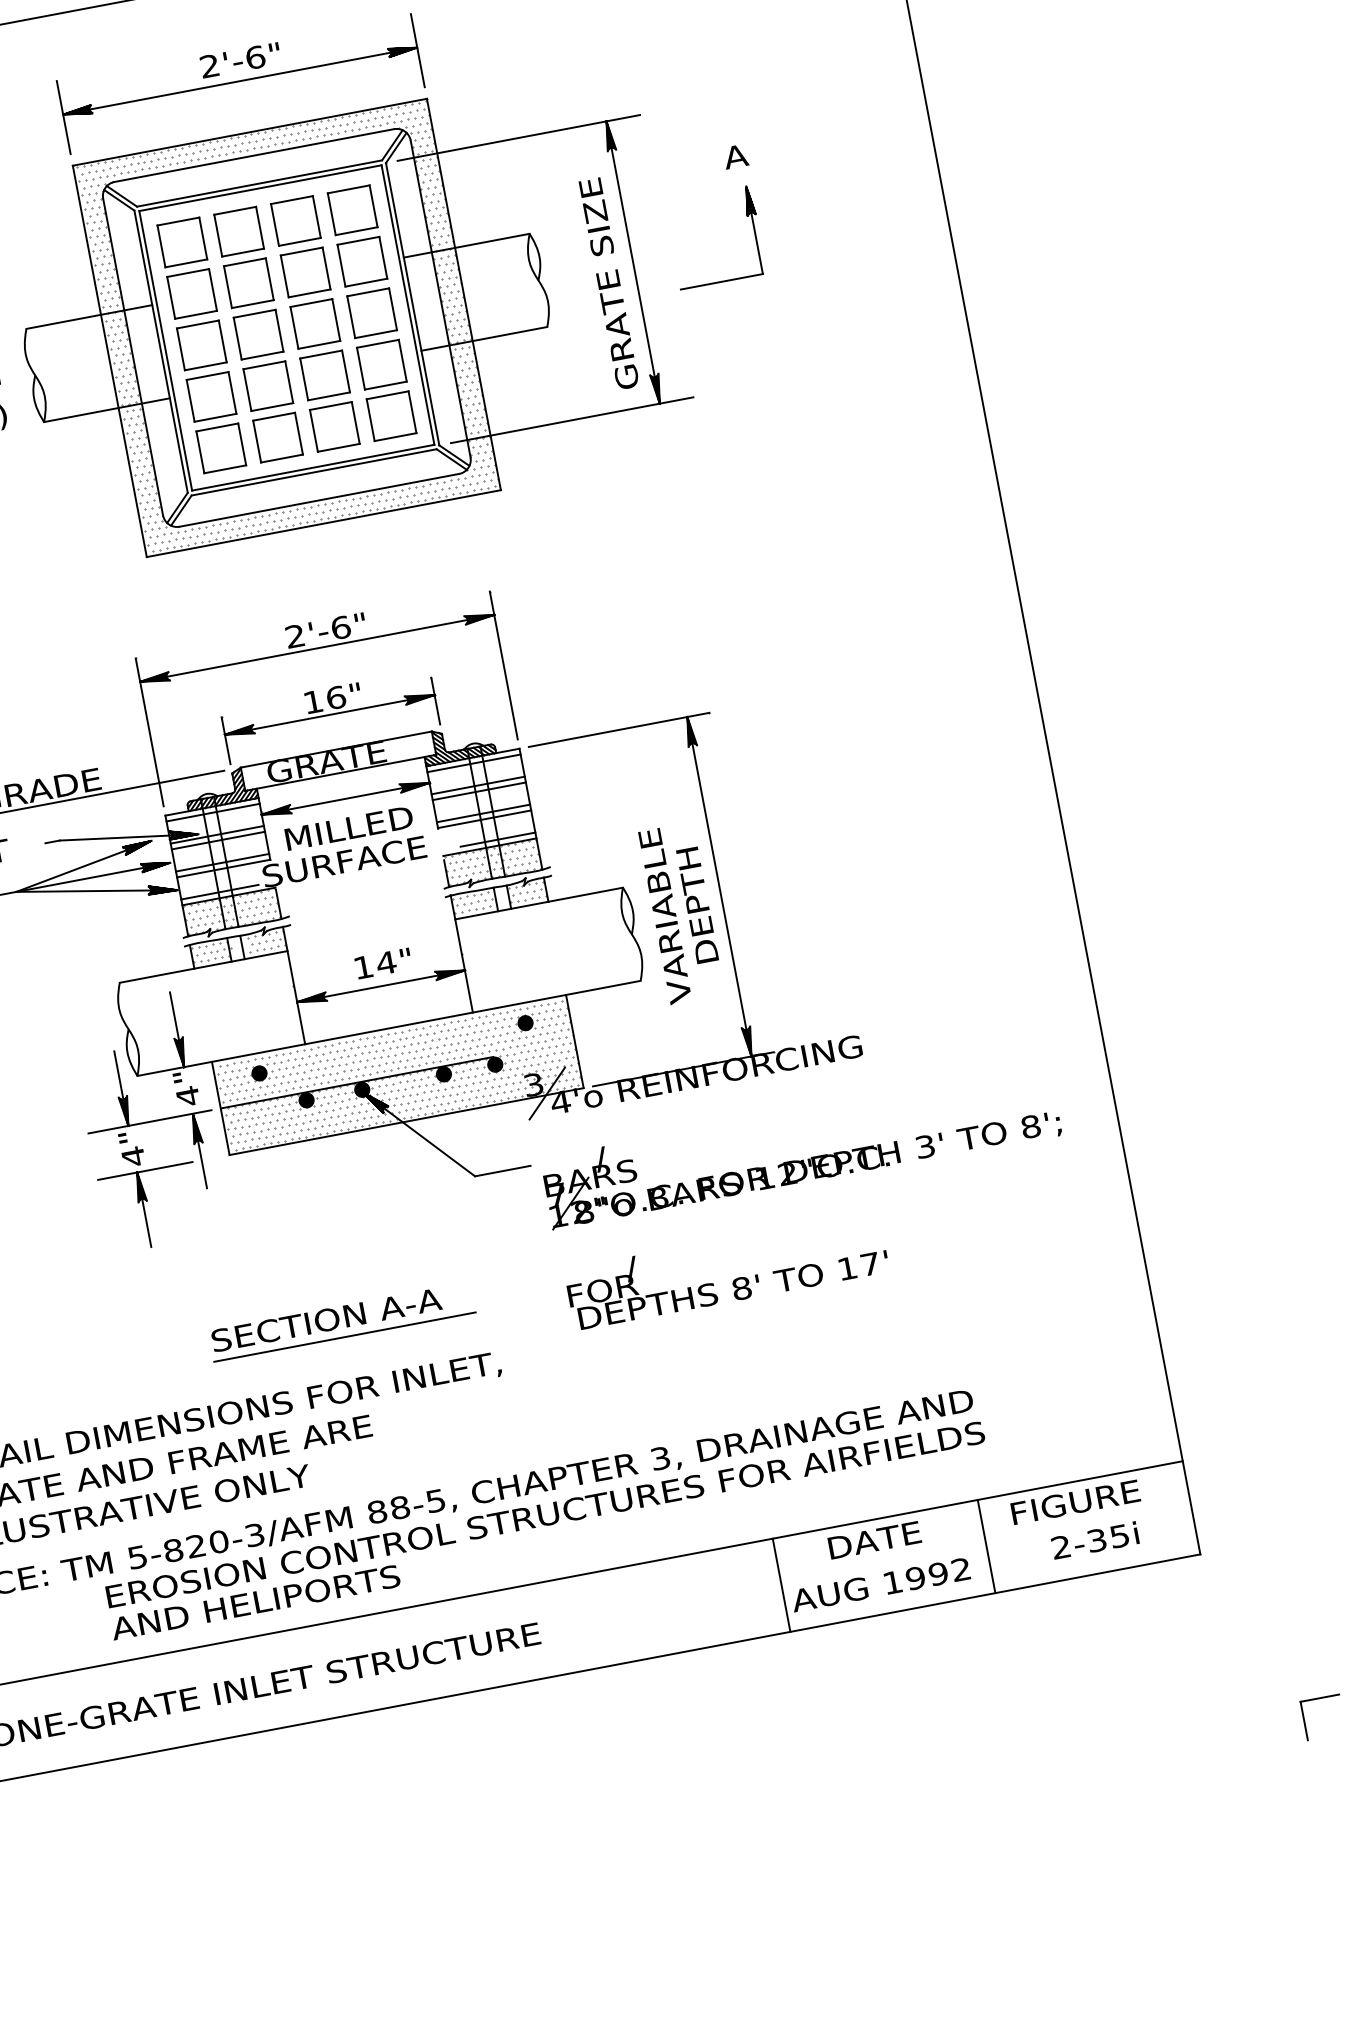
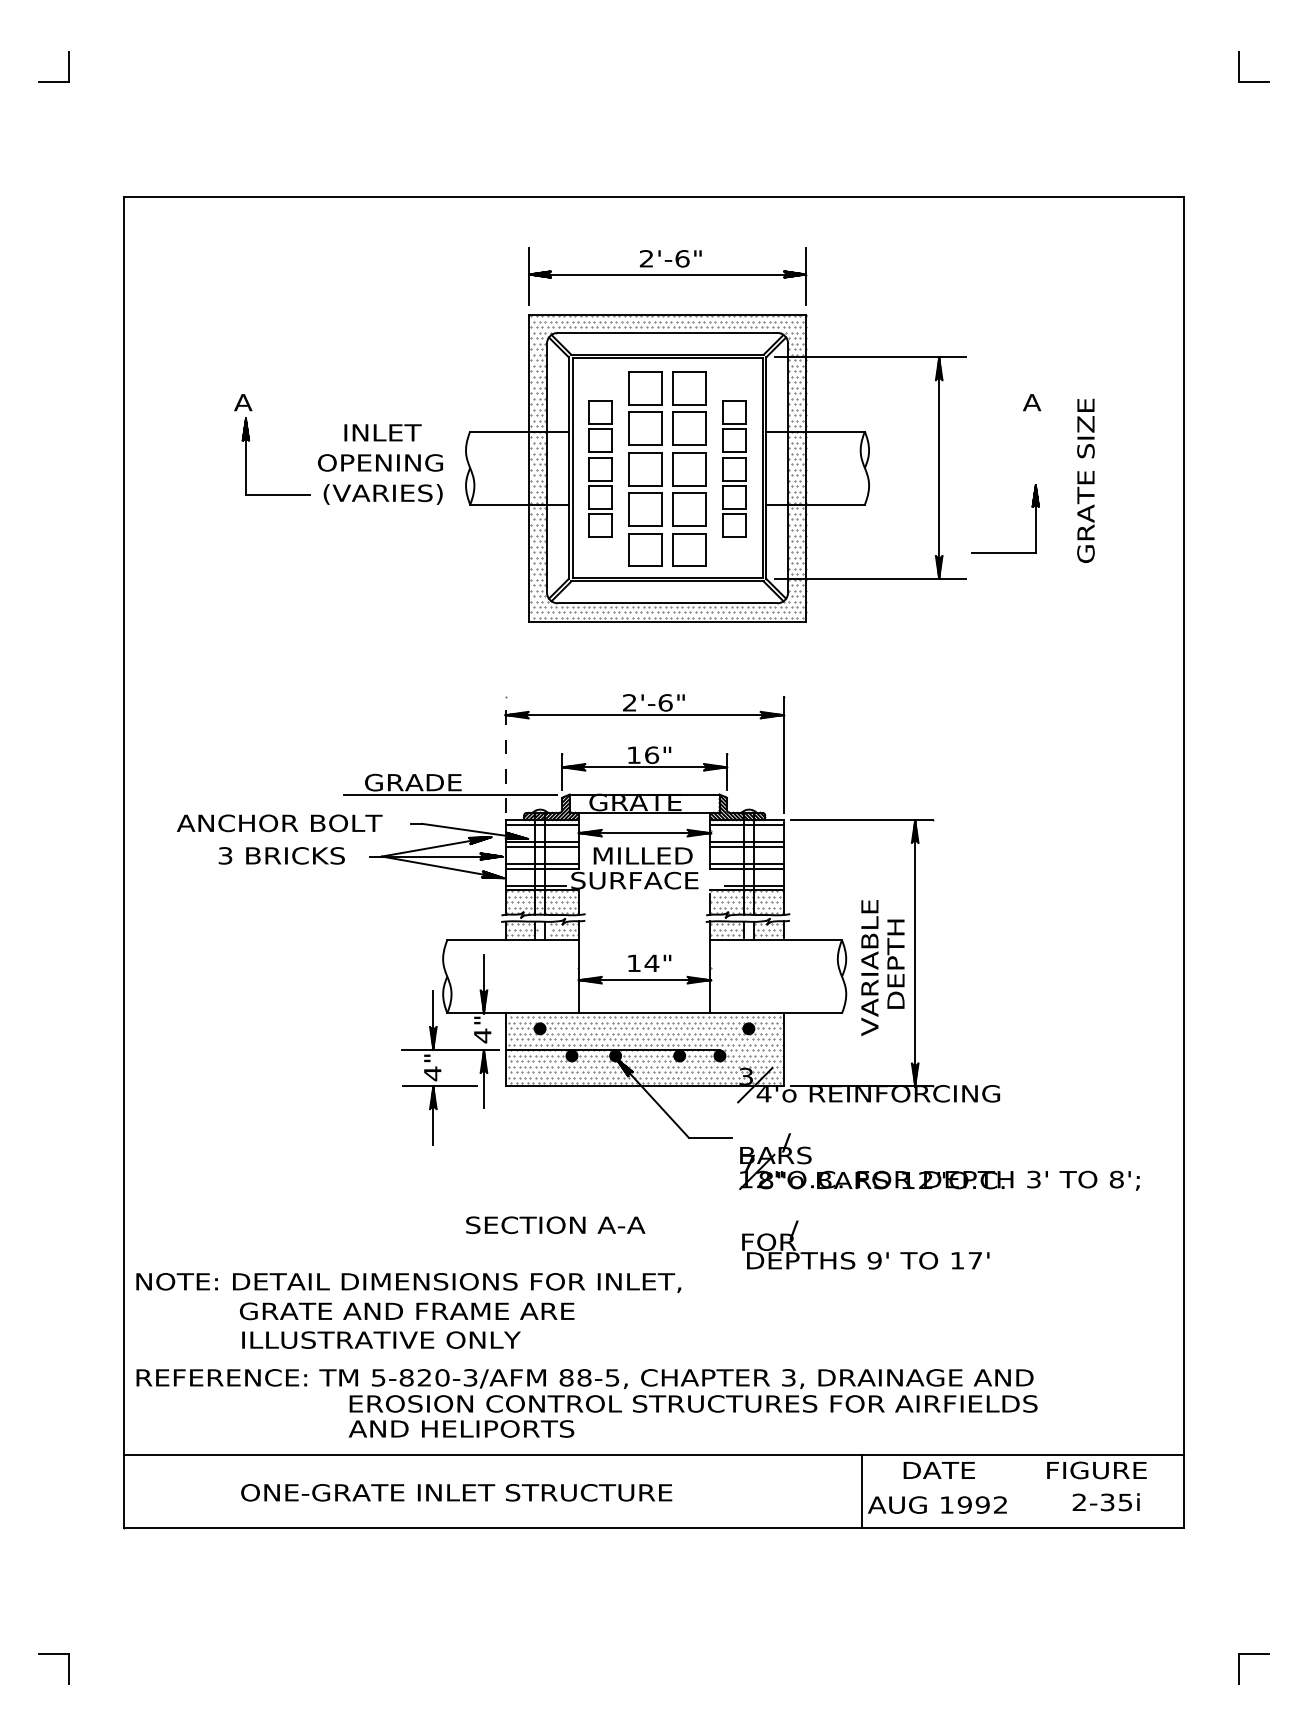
part: (746, 216) -> (1031, 507), moved
text: (608, 283) -> (1085, 480), moved
part: (372, 312) -> (734, 468), size x0.7
part: (201, 344) -> (600, 468), size x0.7
line: (149, 732) -> (505, 754), solid -> dashed
text: (741, 1288) -> (874, 1260), 8' -> 9'
line: (344, 1336) -> (566, 1240), removed
line: (986, 1545) -> (1023, 1490), removed

